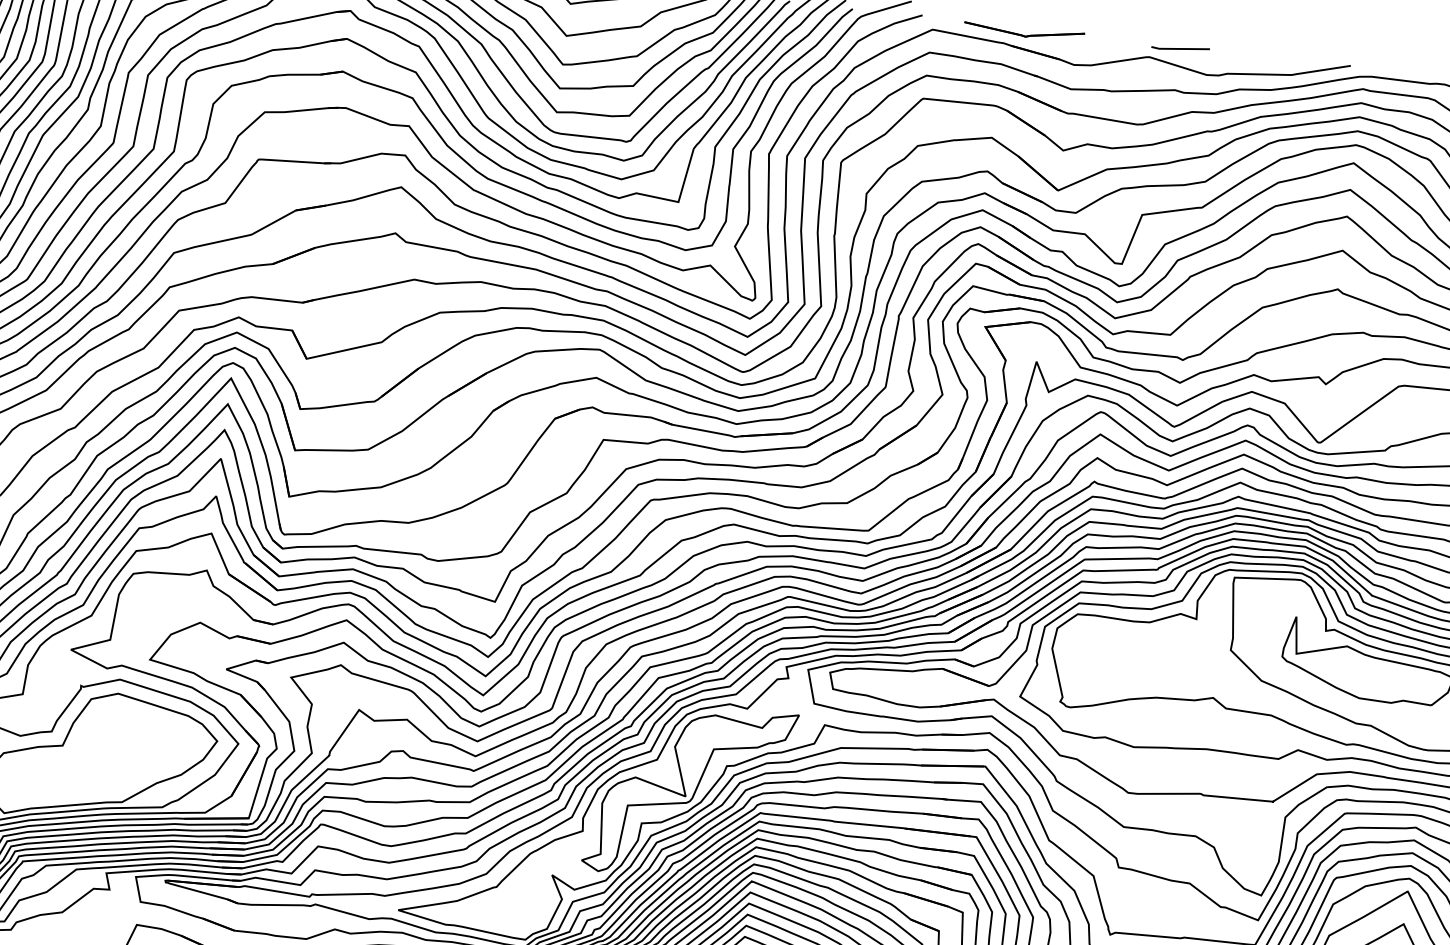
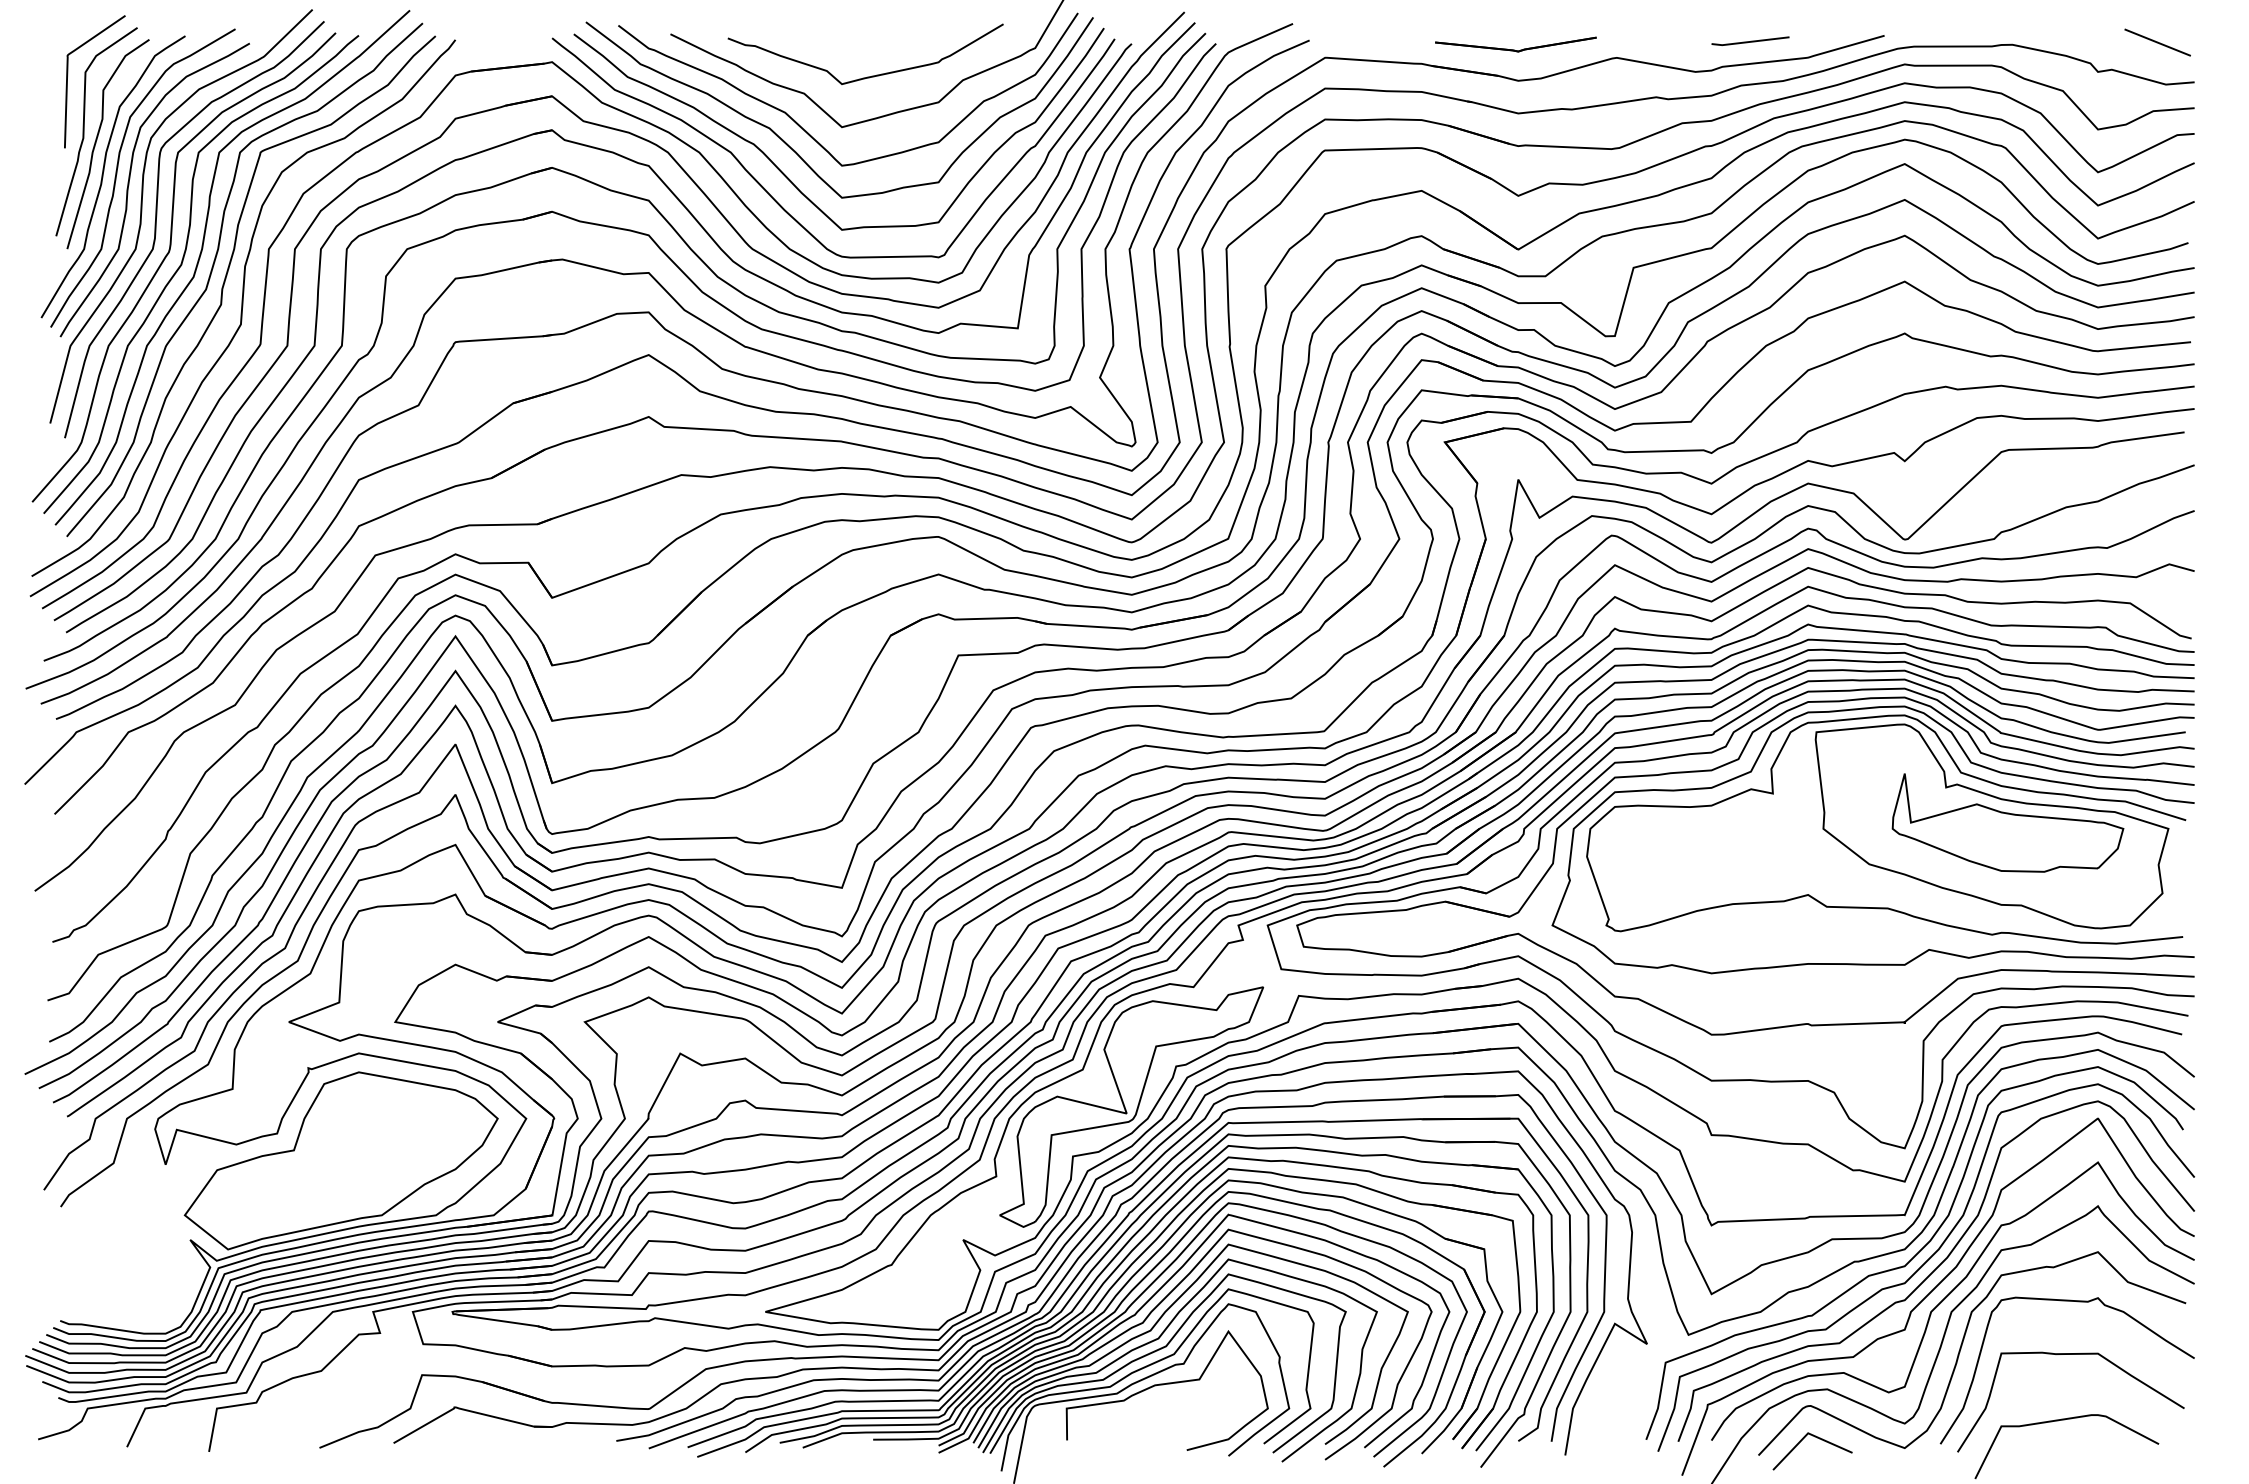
part: (1024, 31) -> (1515, 44), moved
line: (1181, 48) -> (1751, 40), moved

